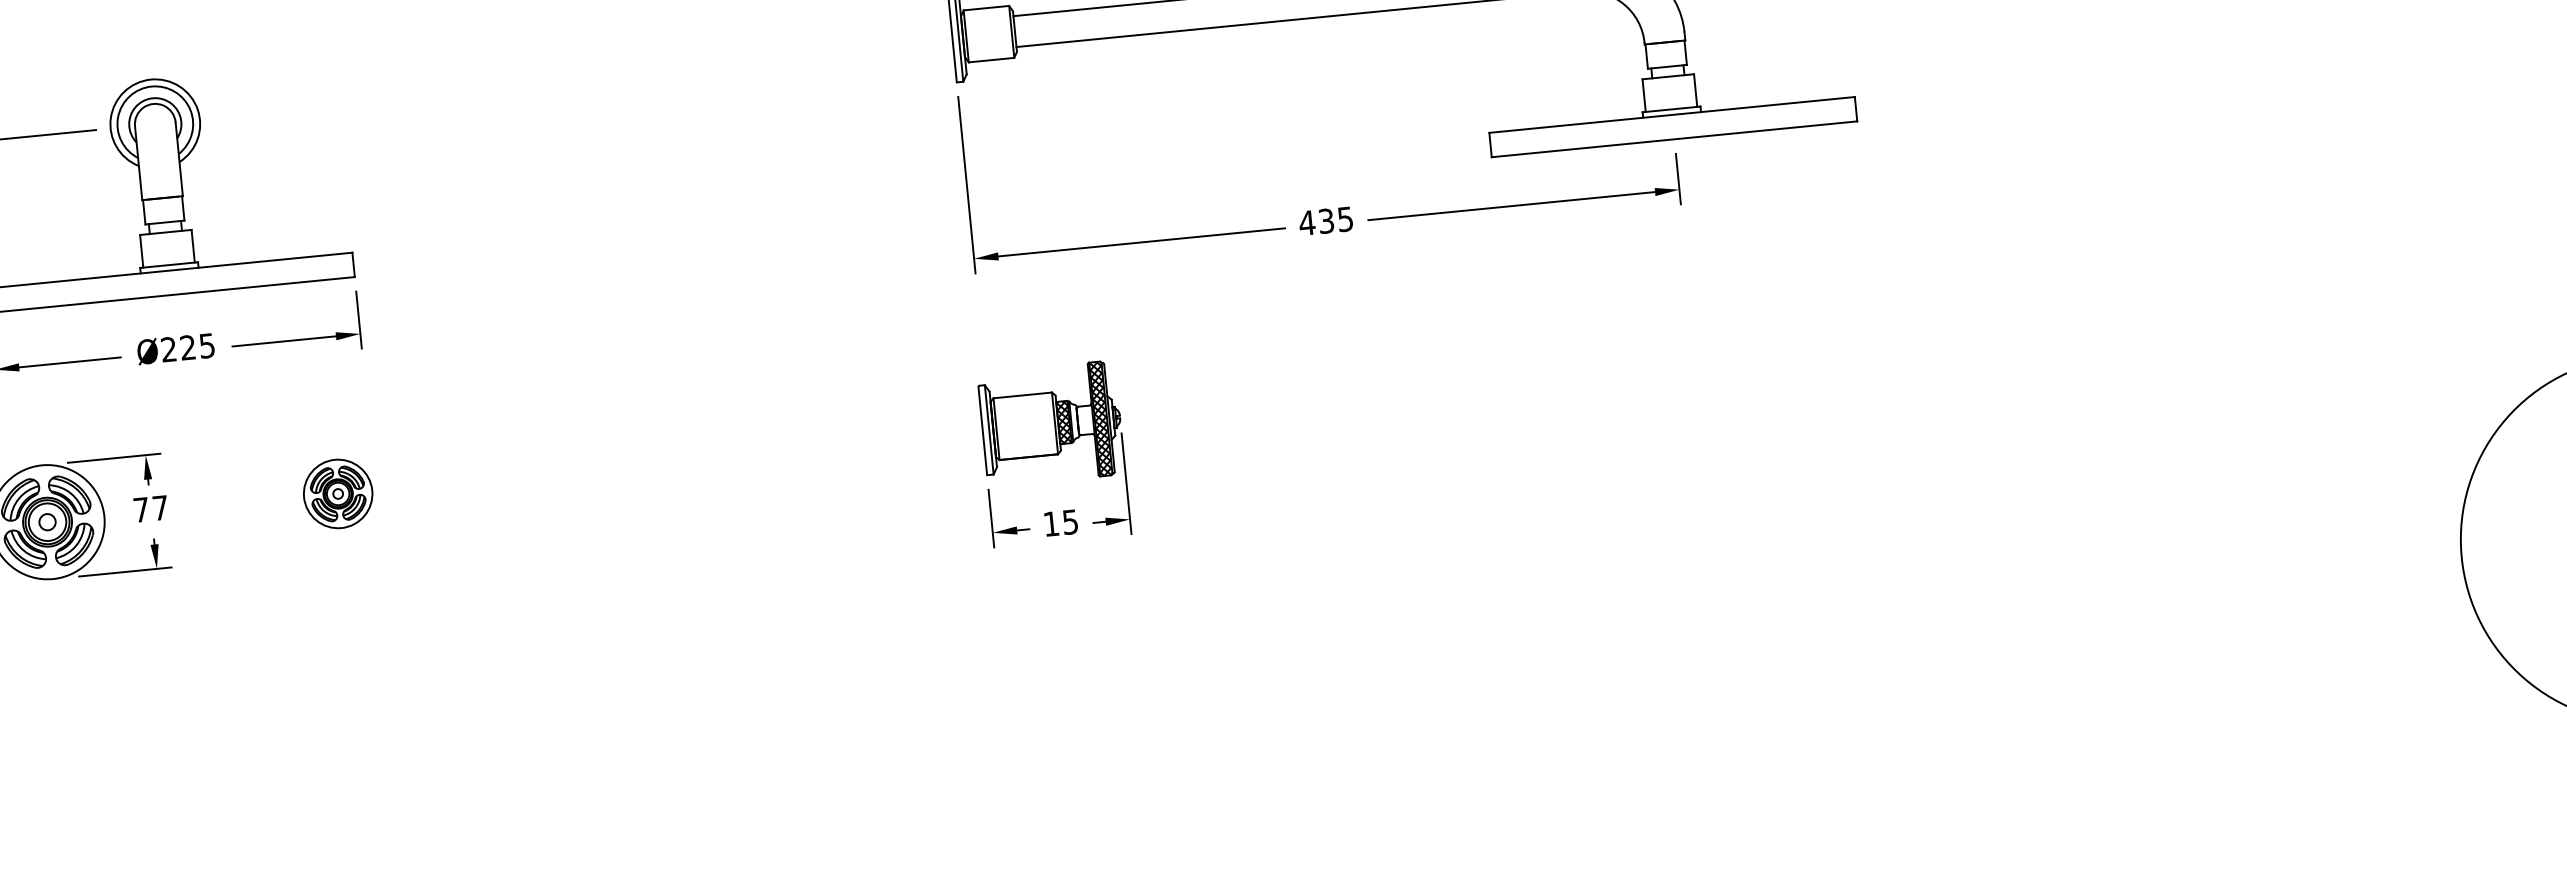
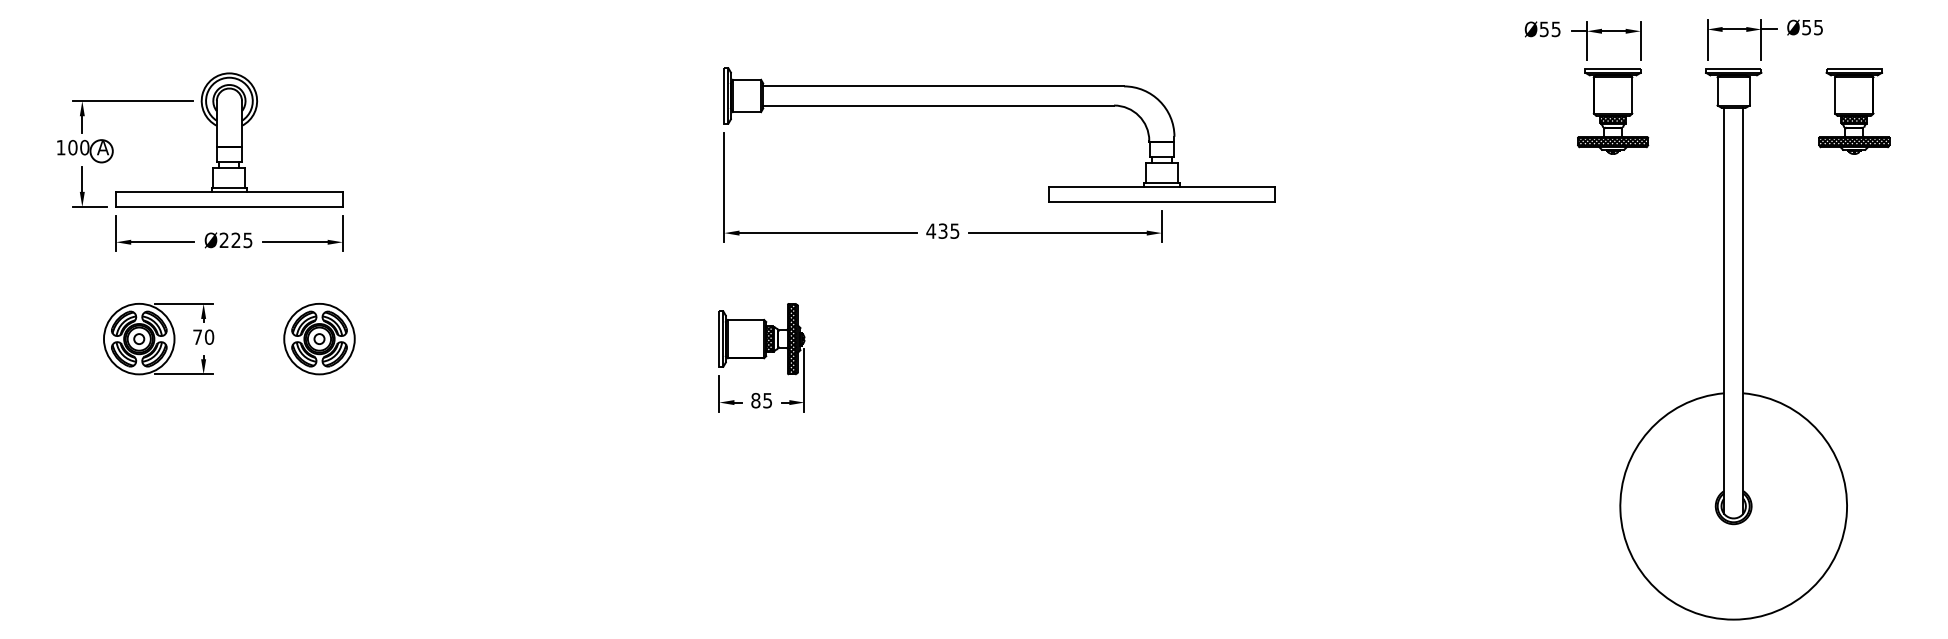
part: (338, 494) -> (319, 339), size x1.67
text: (160, 506) -> (209, 336), 77 -> 70
text: (1050, 523) -> (755, 400), 15 -> 85

